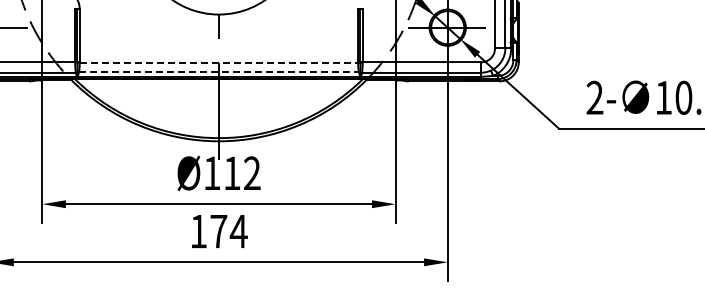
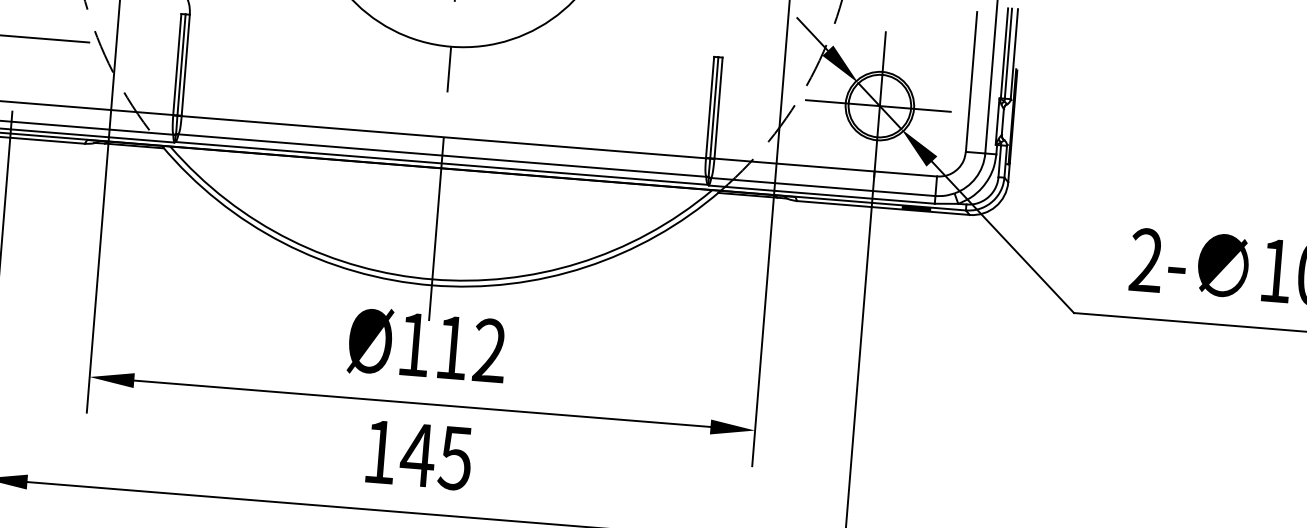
line: (219, 62) -> (444, 137), dashed -> solid
line: (219, 72) -> (443, 155), dashed -> solid
text: (228, 231) -> (436, 456), 174 -> 145

